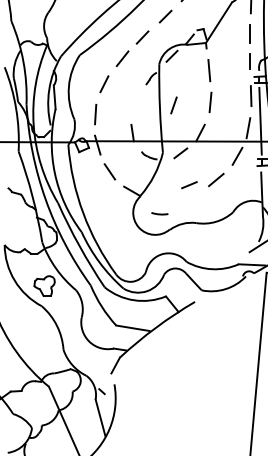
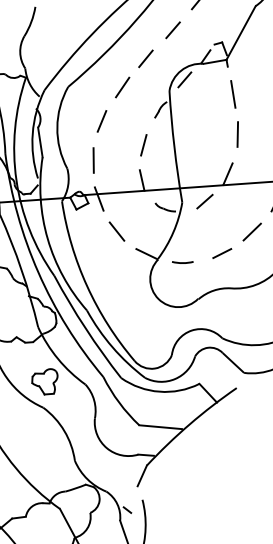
line: (173, 105) -> (143, 145), moved
line: (189, 185) -> (222, 253), moved
line: (159, 213) -> (182, 261), moved

